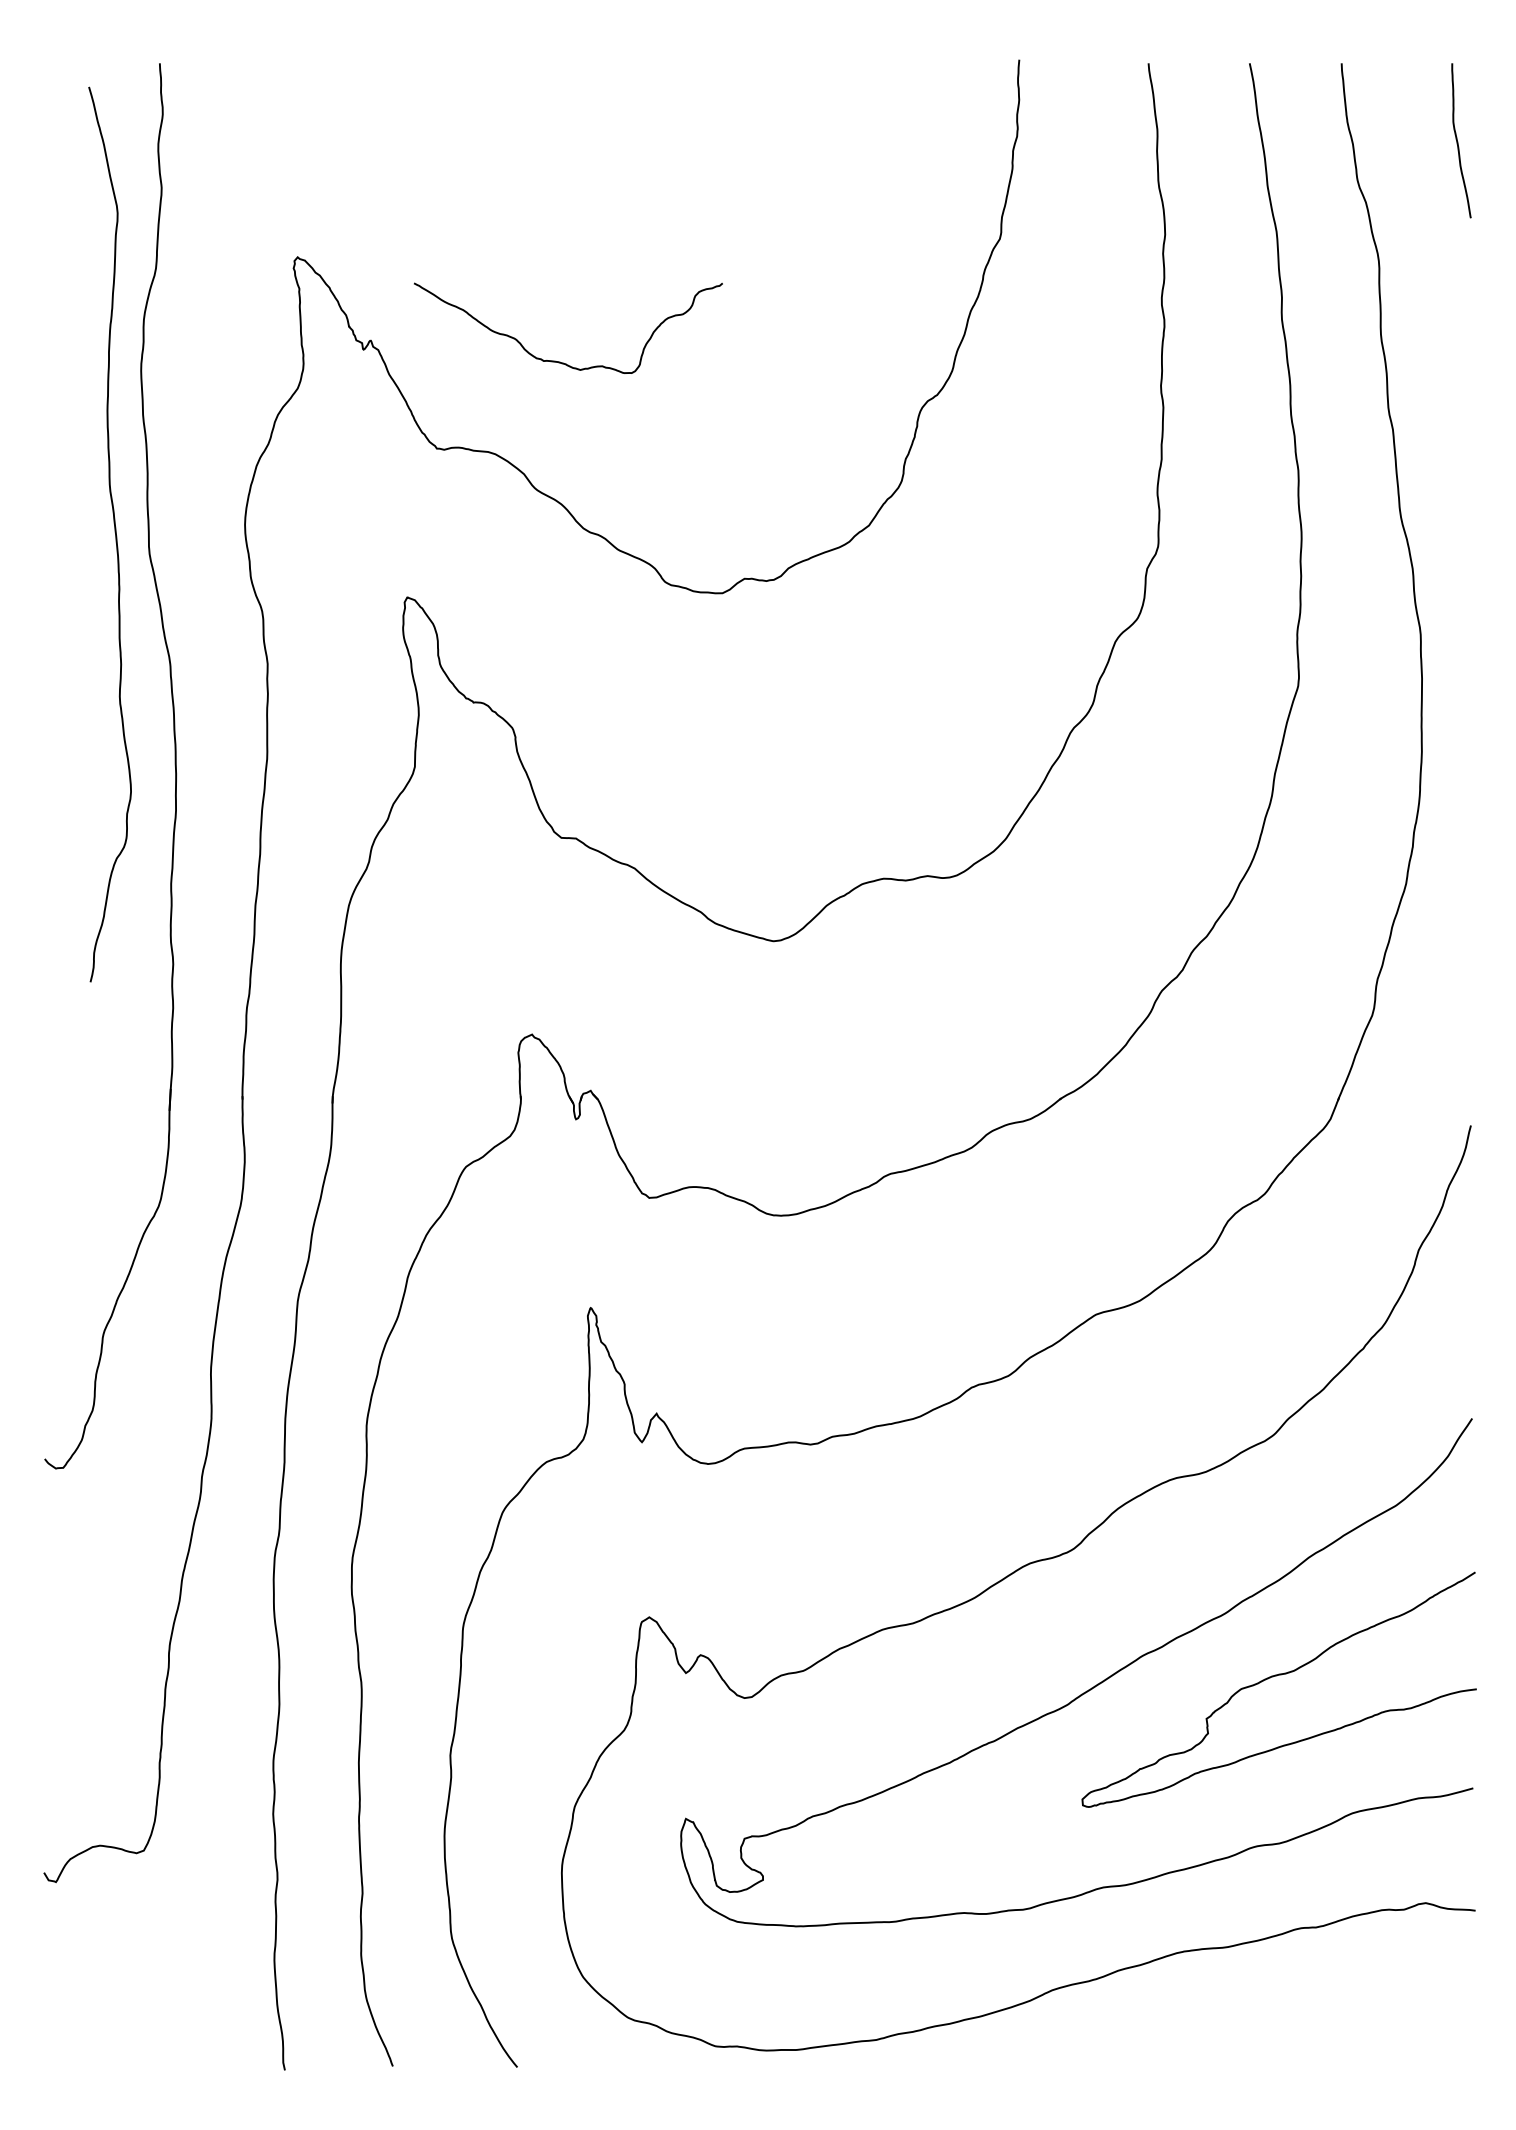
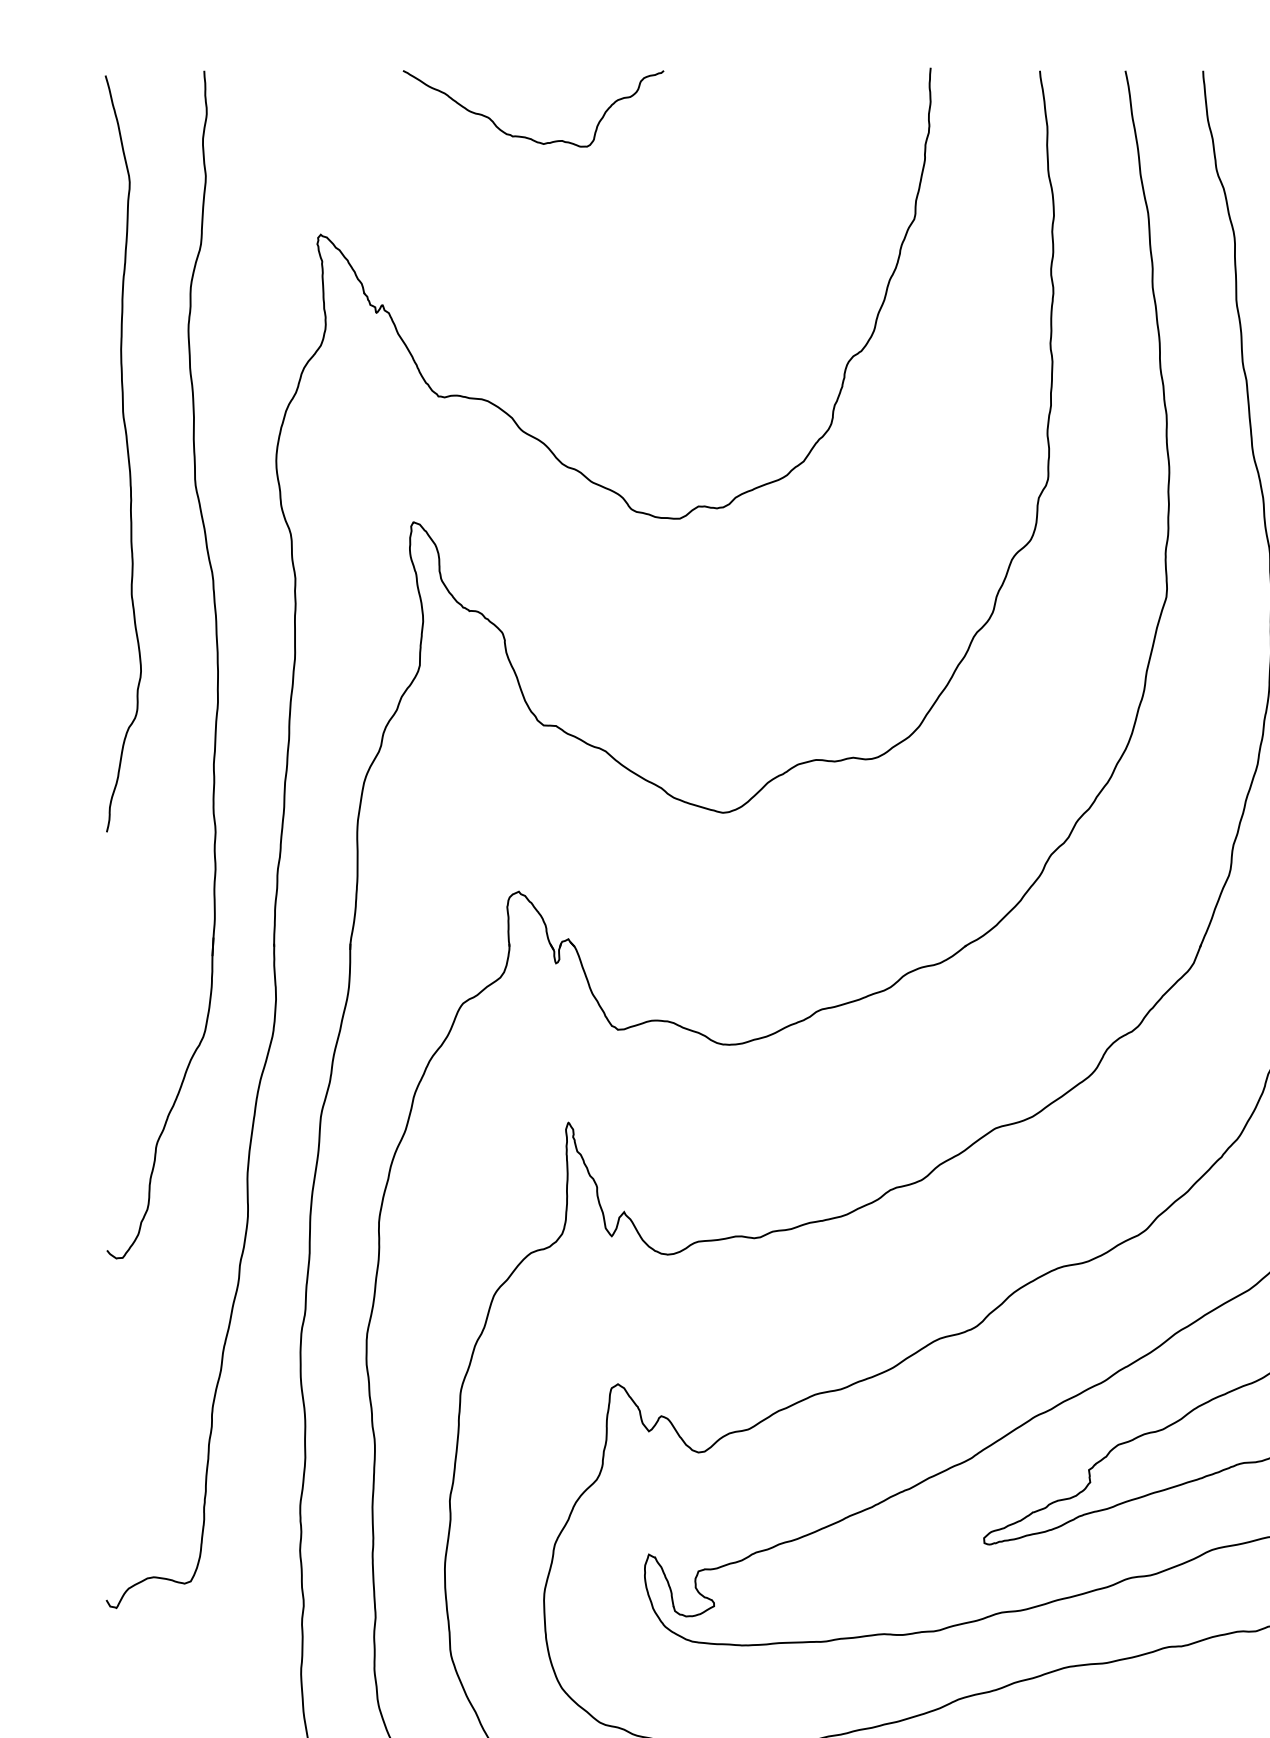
curve: (560, 361) -> (526, 136), moved
curve: (114, 532) -> (127, 452), moved

